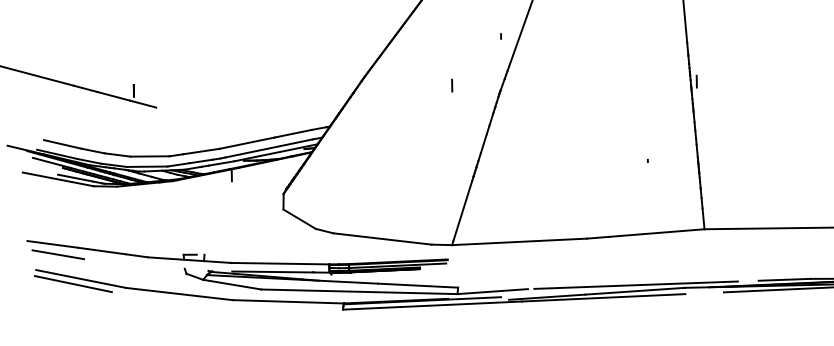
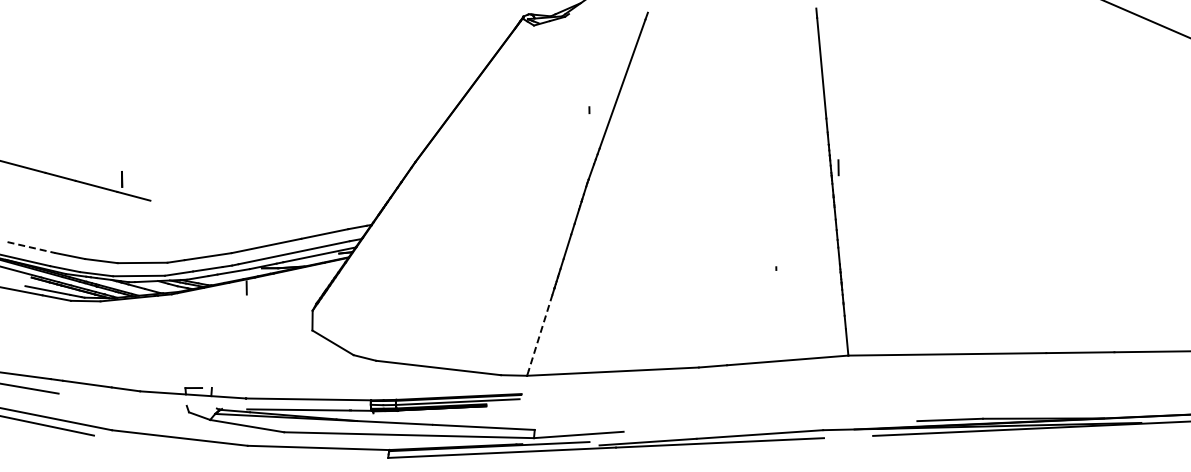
line: (452, 85) -> (527, 172), removed
line: (62, 144) -> (31, 247), solid -> dashed
line: (462, 211) -> (540, 333), solid -> dashed
line: (635, 284) -> (760, 426), removed

